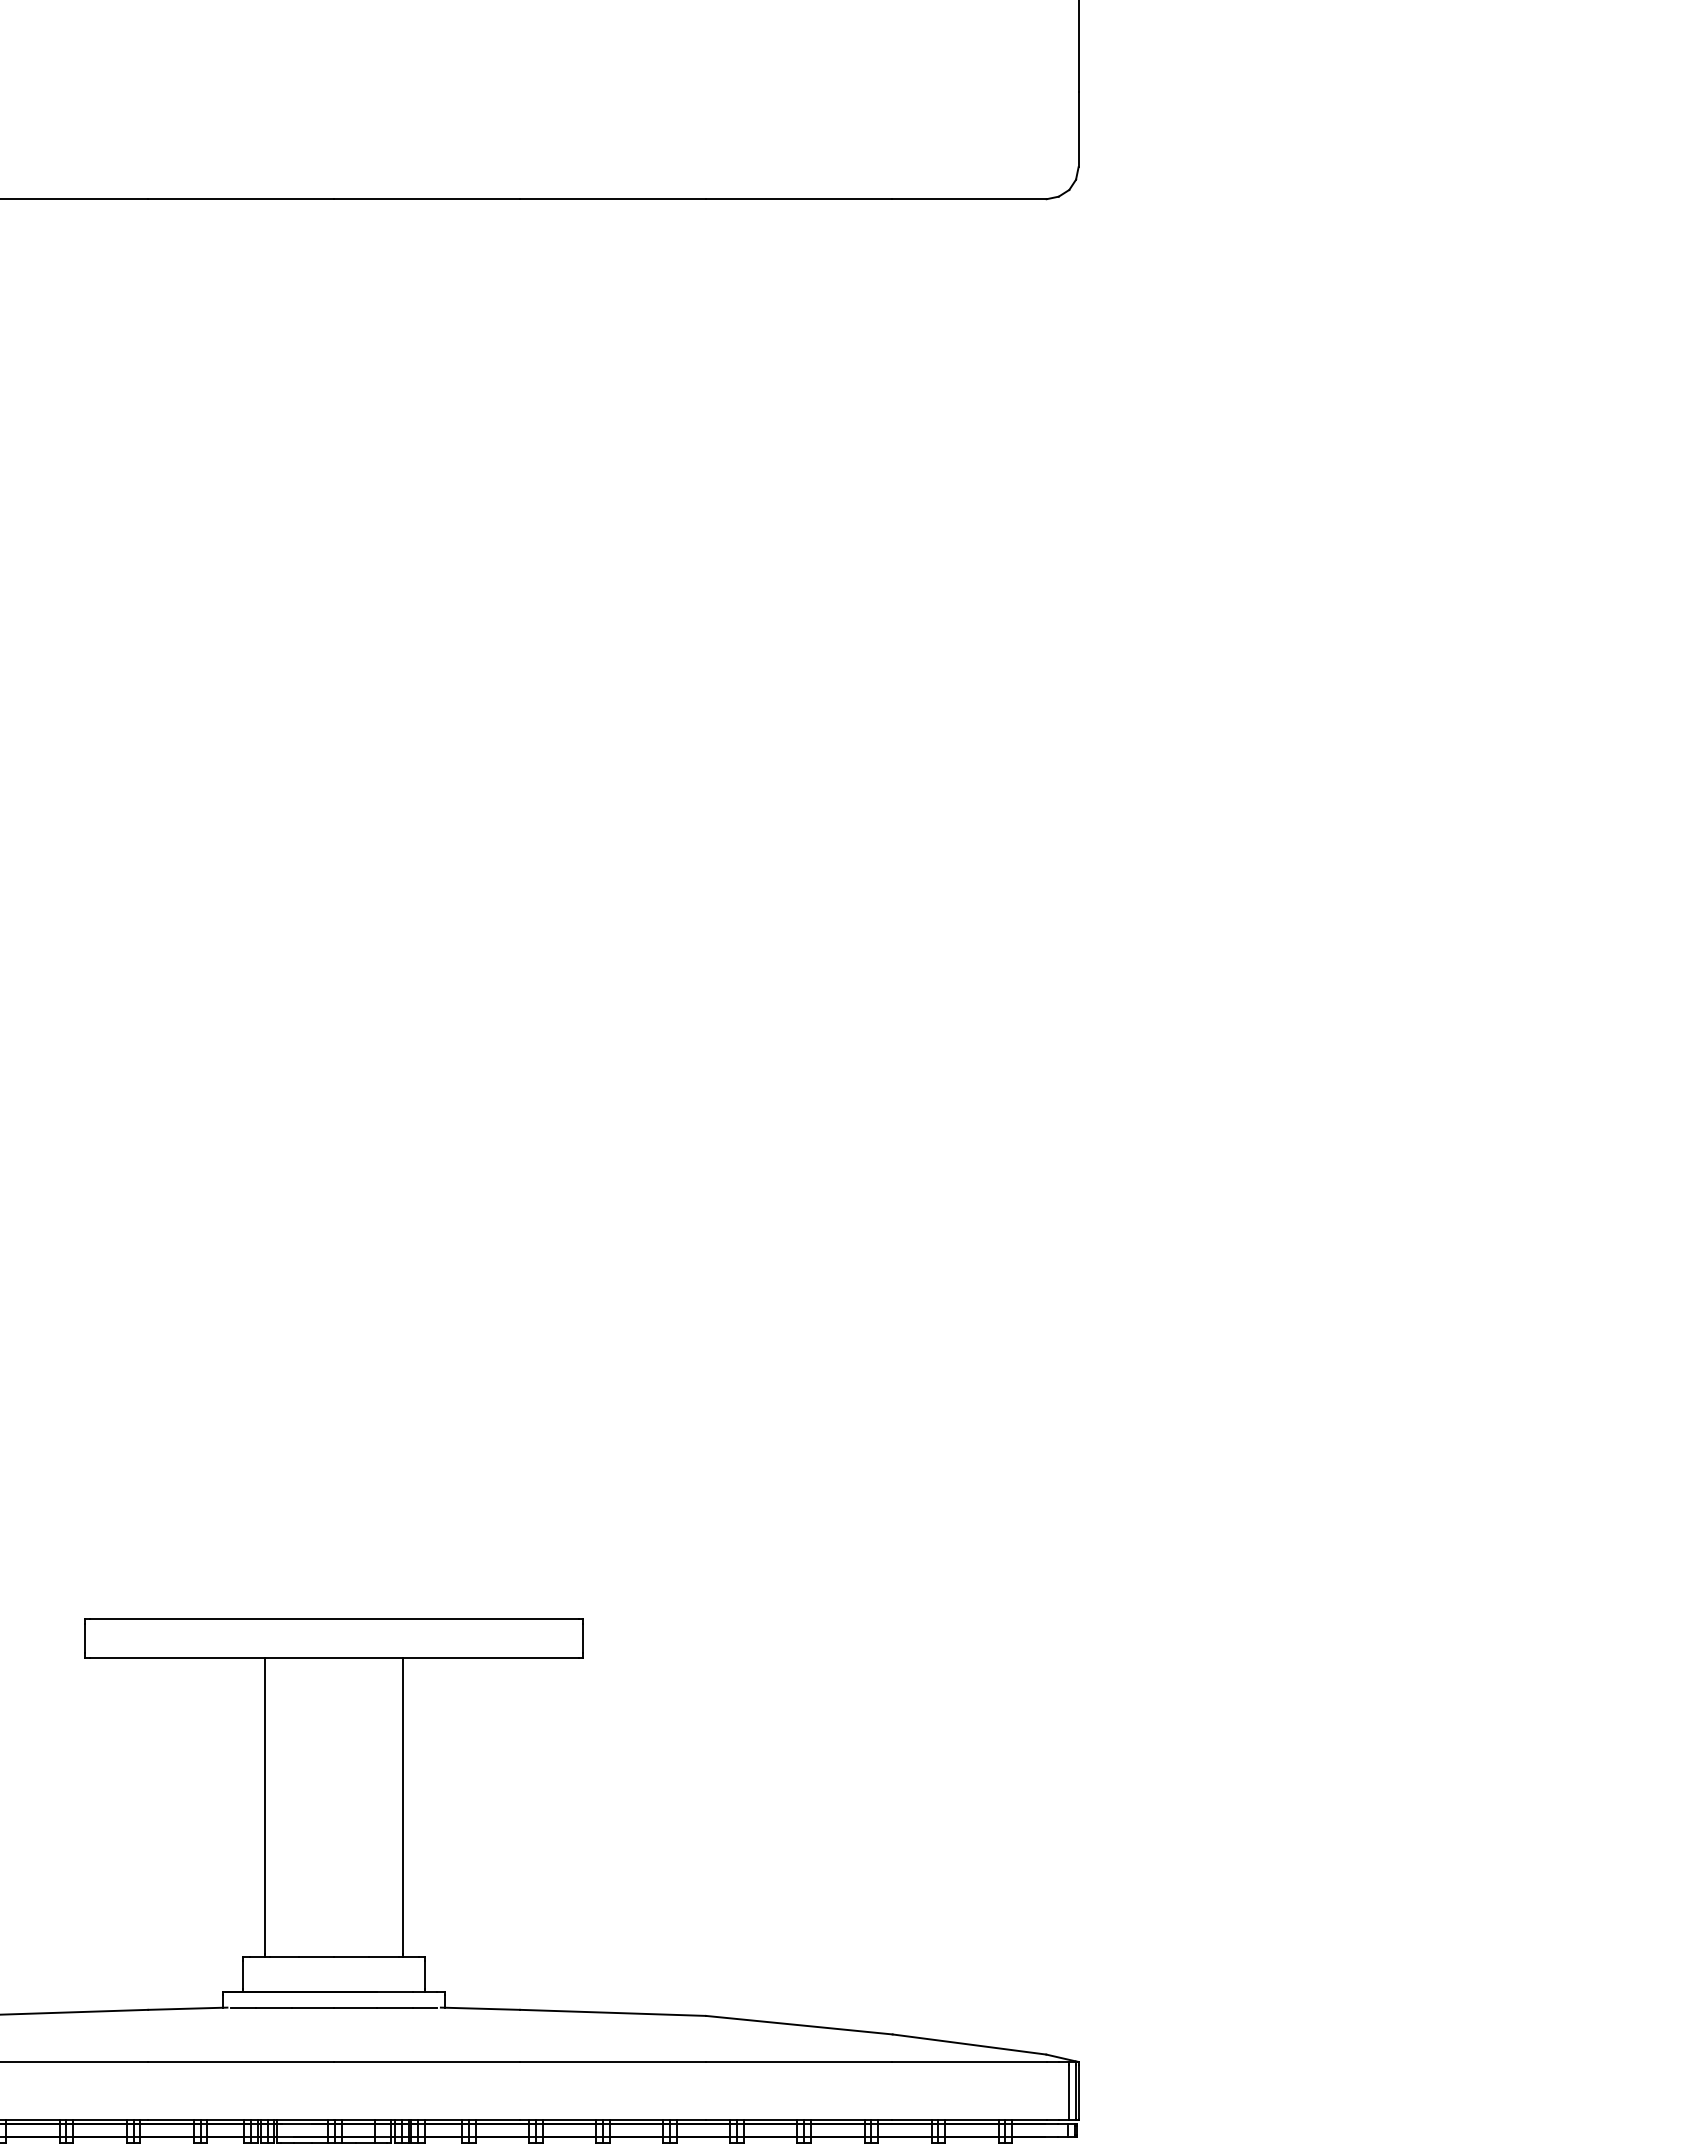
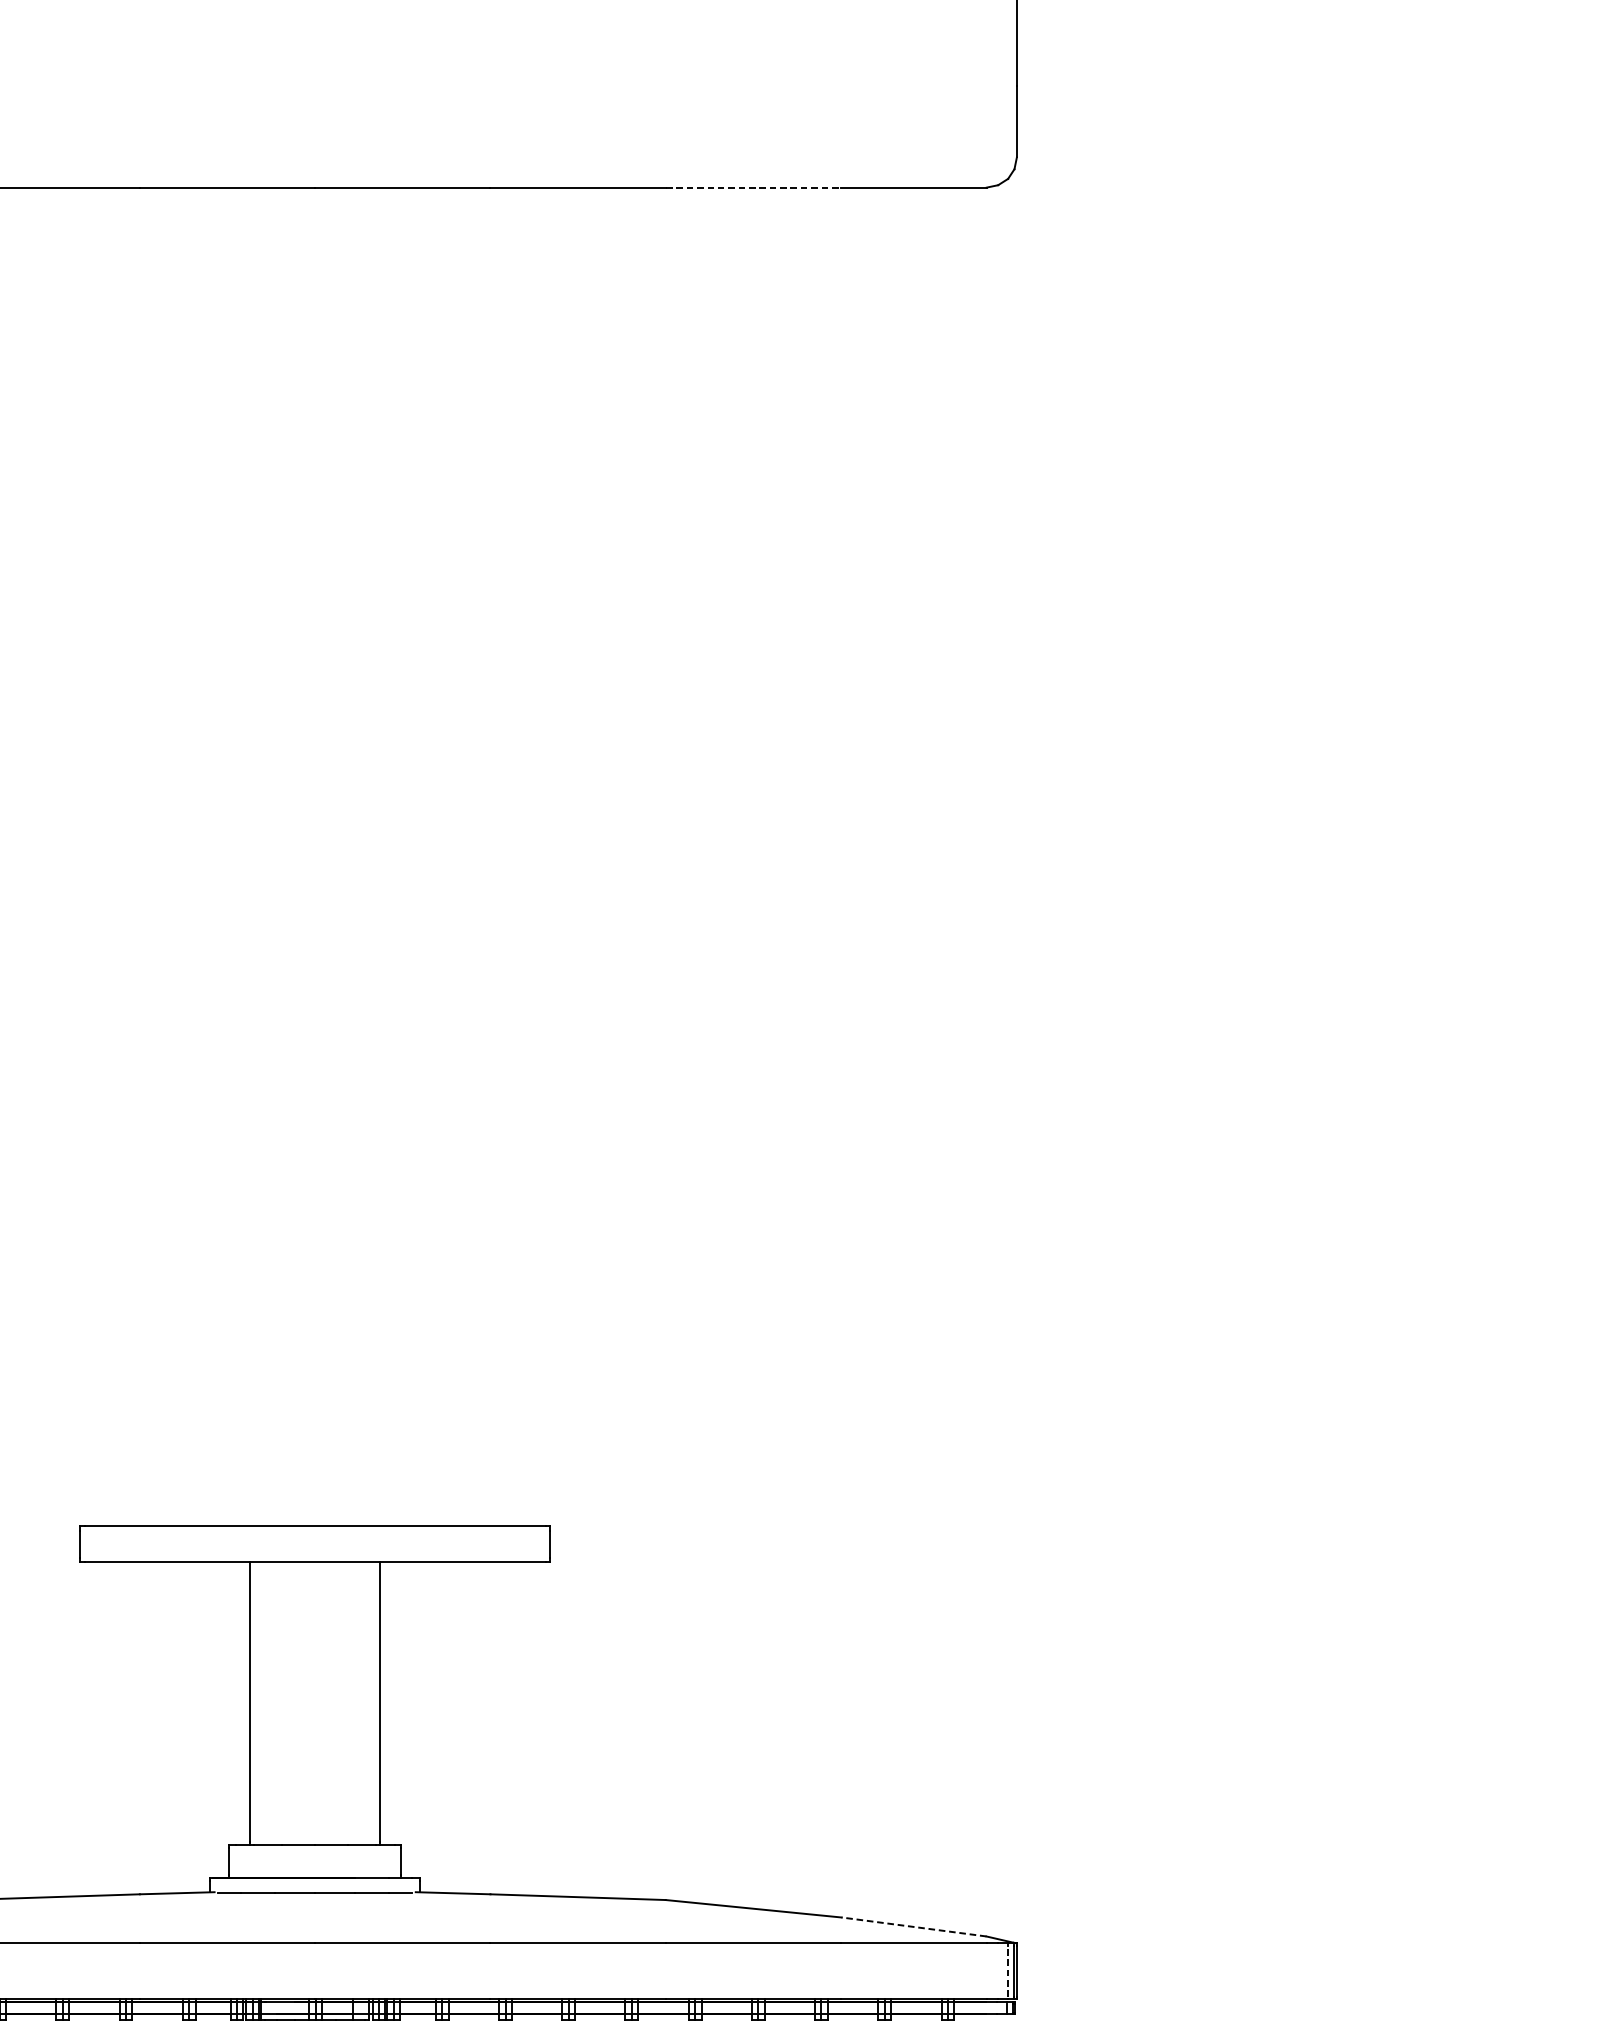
line: (799, 199) -> (753, 187), solid -> dashed
line: (968, 2044) -> (913, 1926), solid -> dashed
line: (1069, 2091) -> (1008, 1971), solid -> dashed

